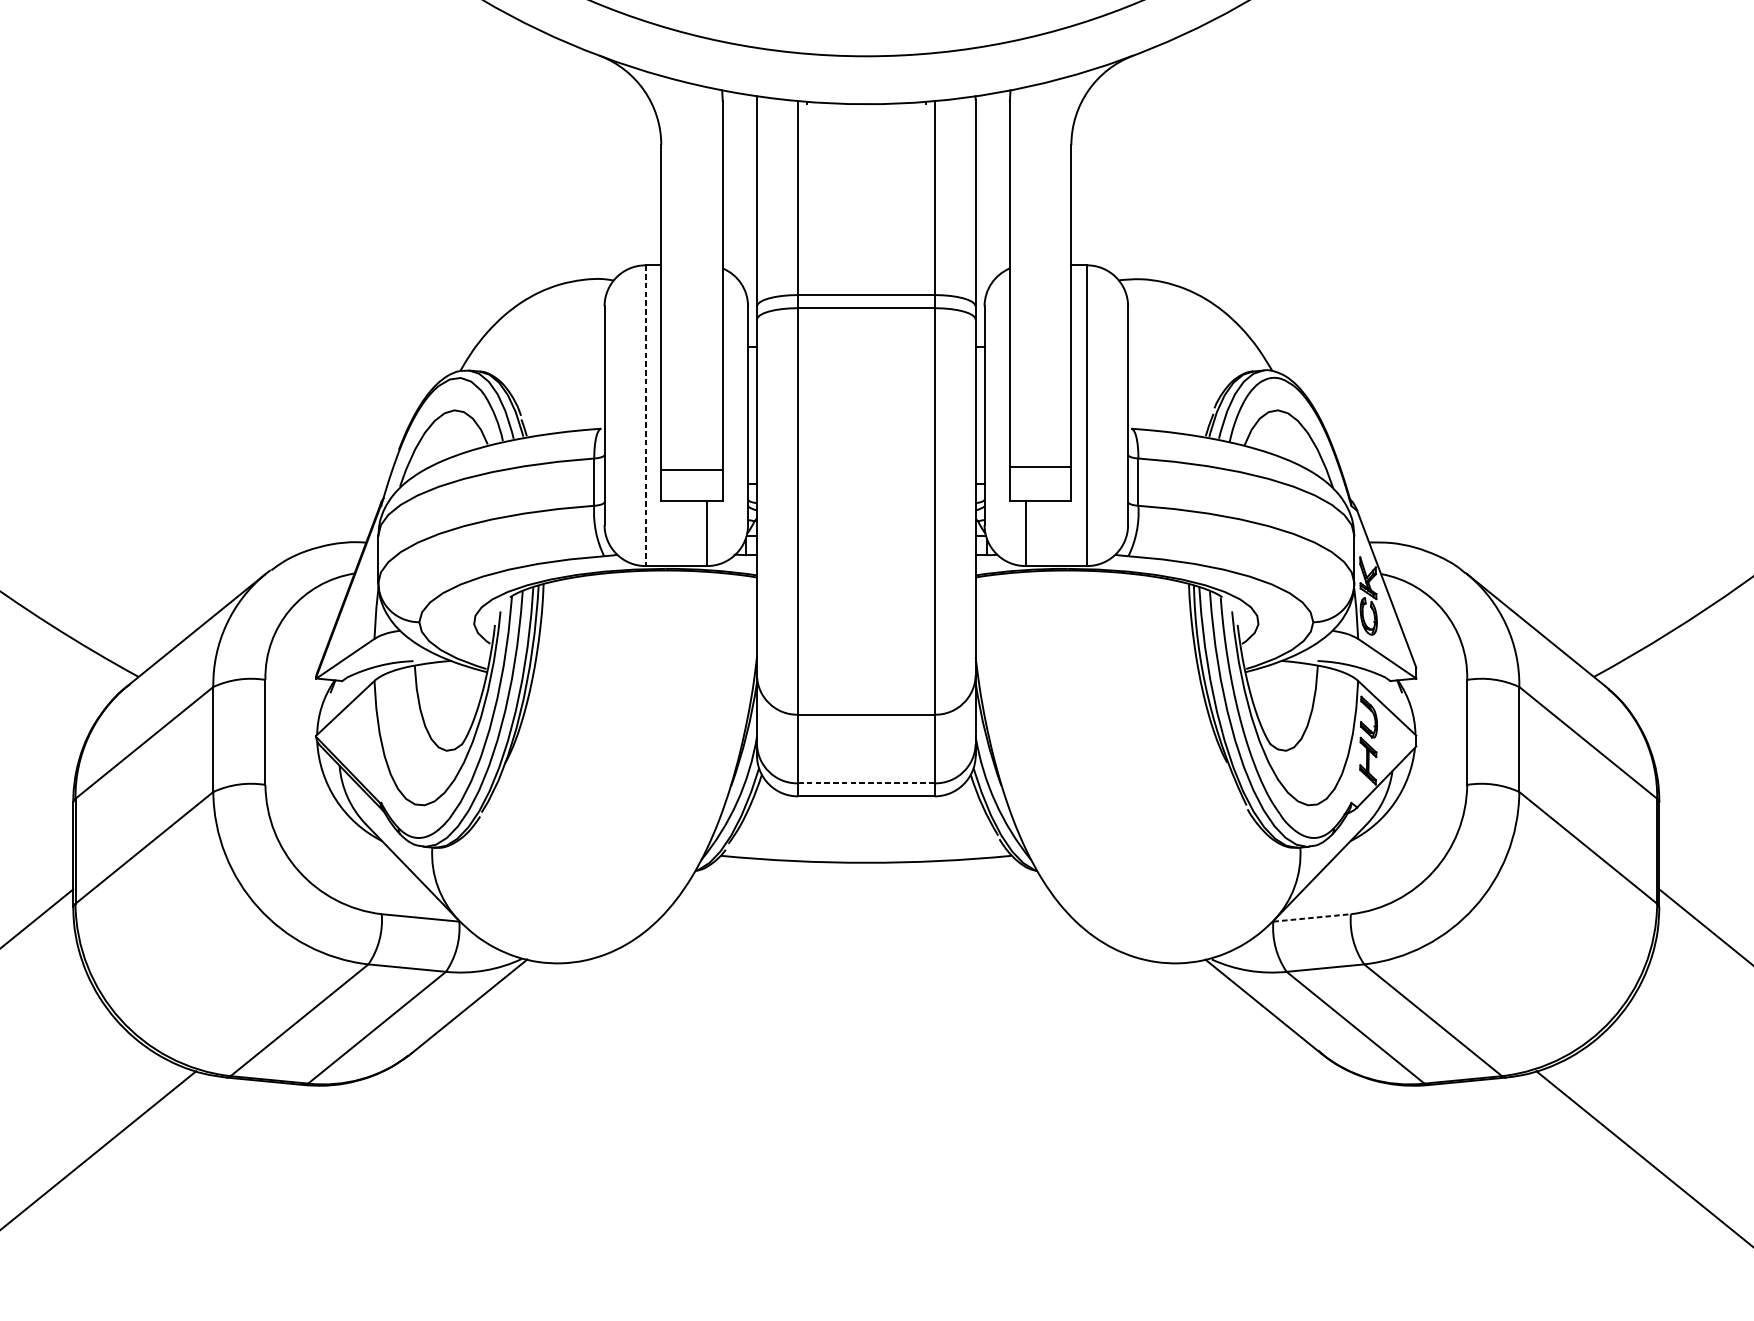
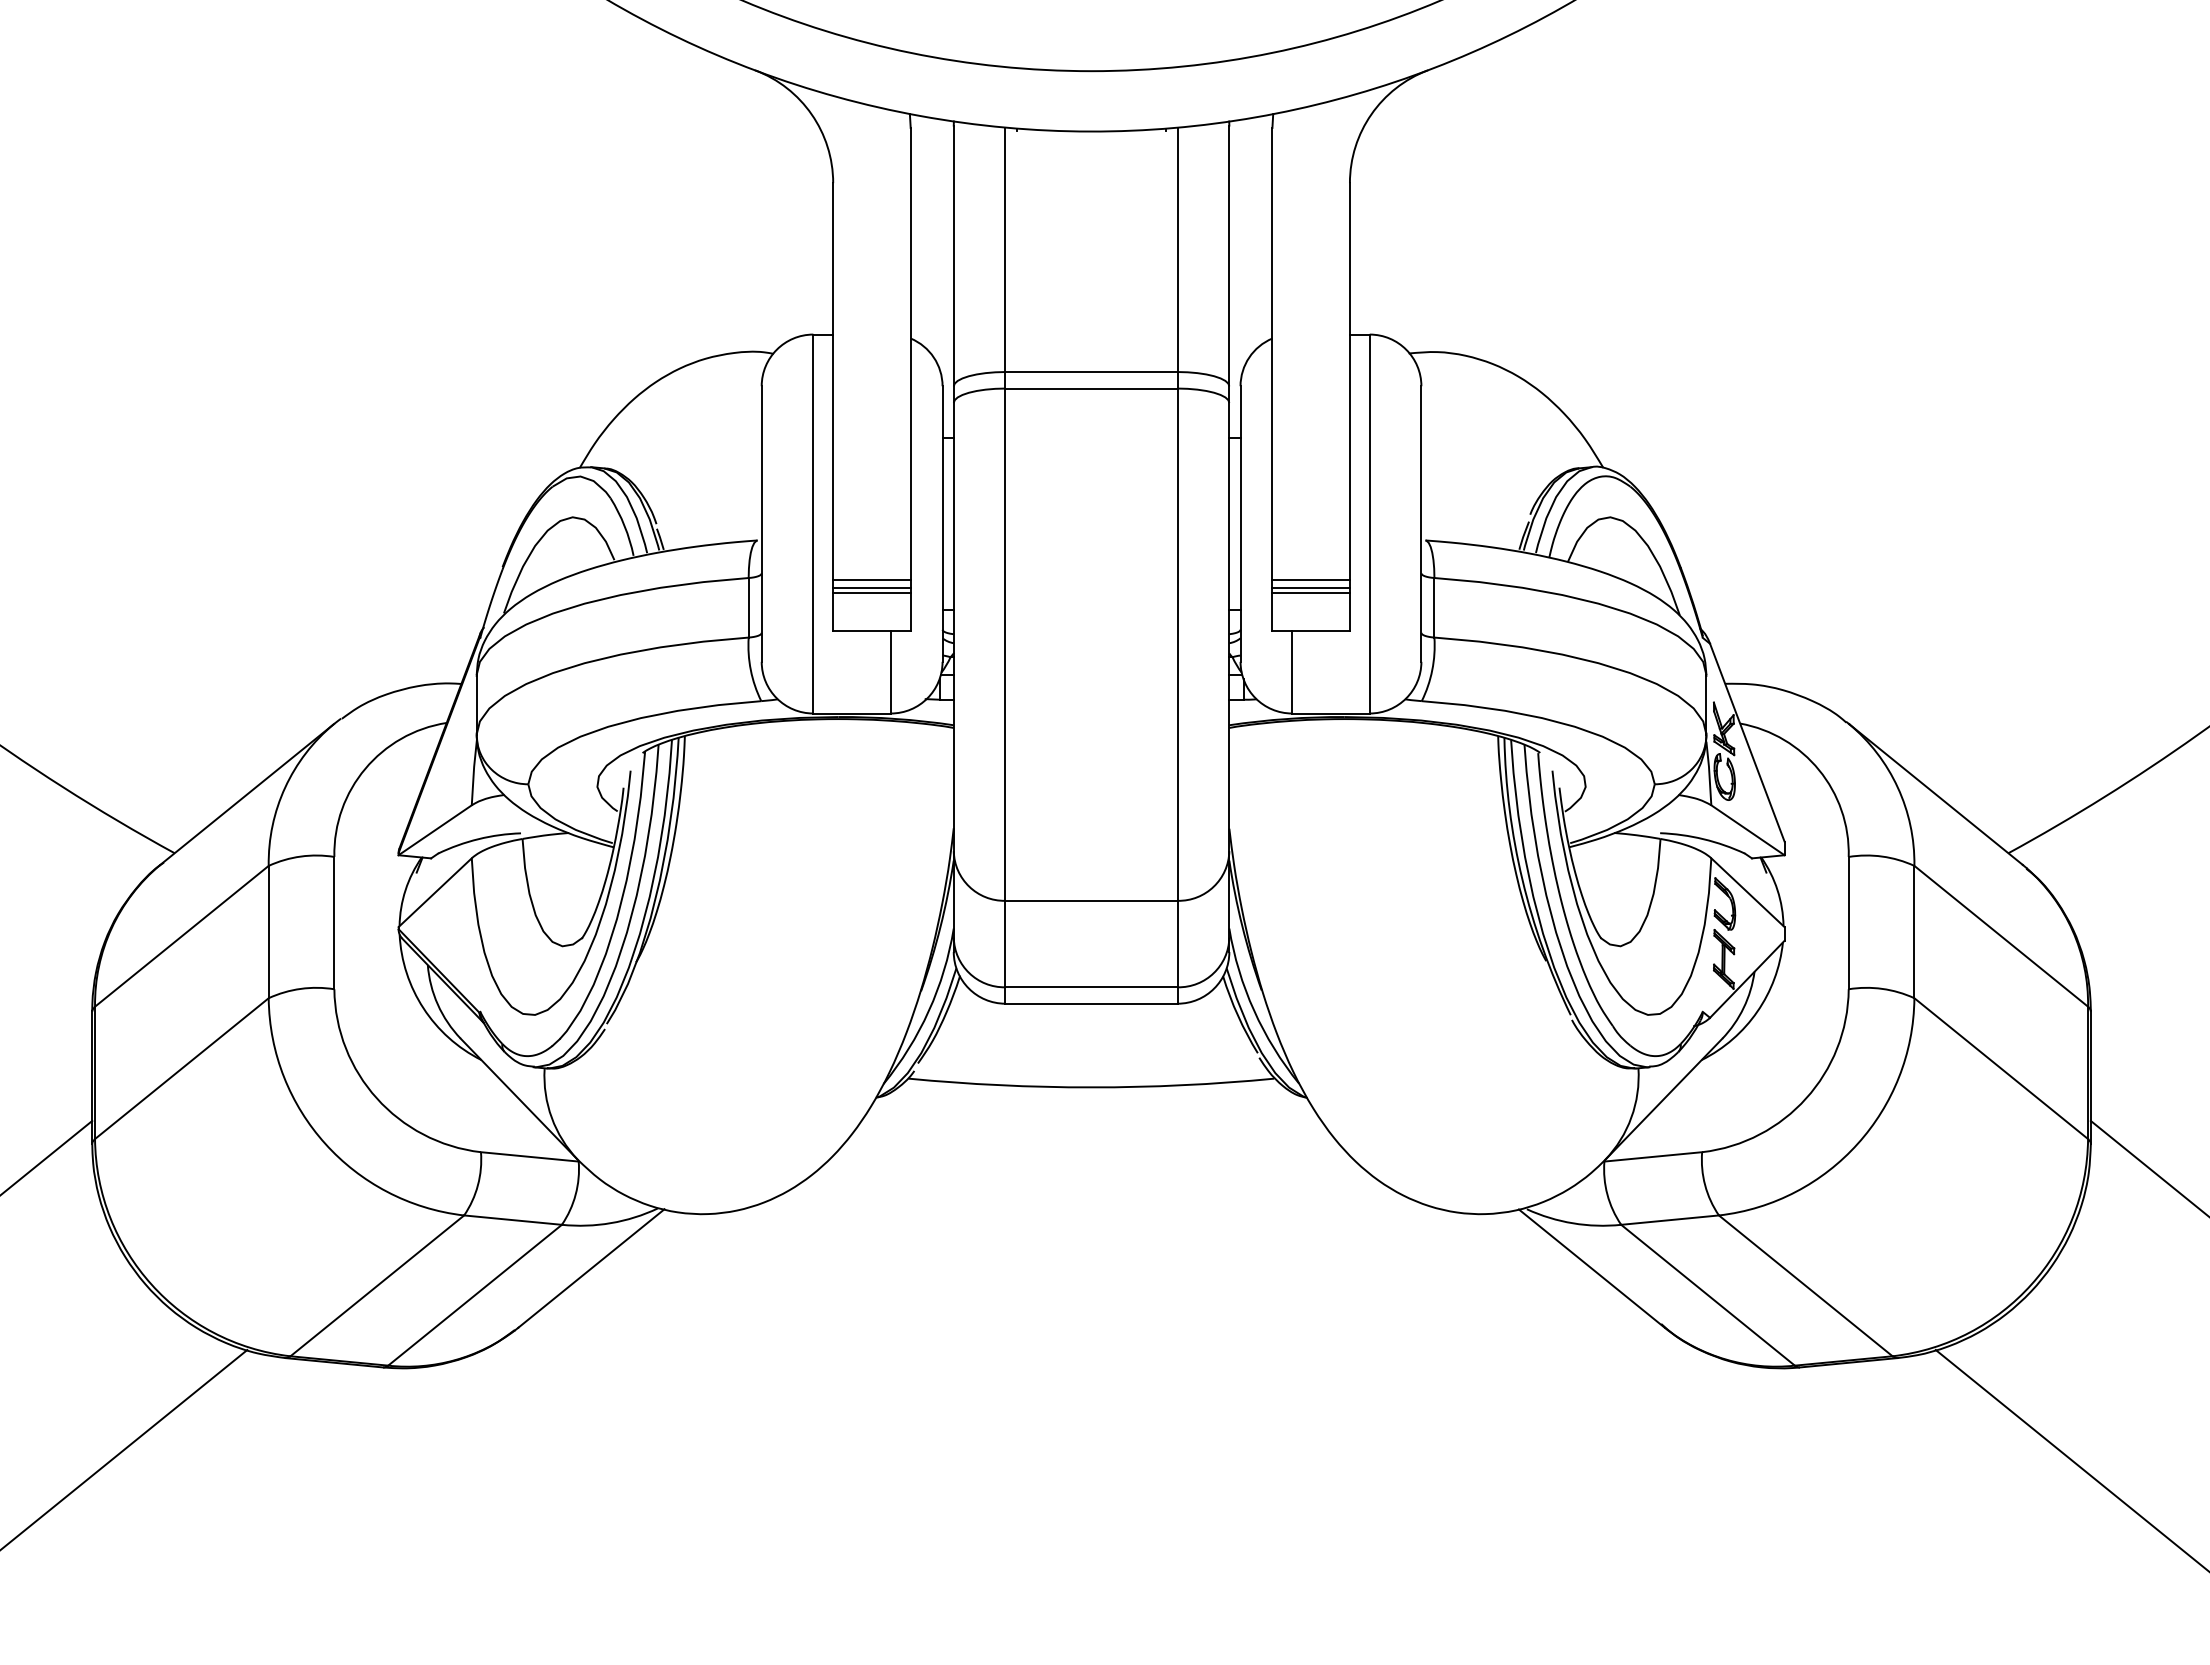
line: (645, 416) -> (813, 524), dashed -> solid
line: (691, 459) -> (871, 579), added
line: (1040, 459) -> (1310, 579), added
line: (691, 466) -> (871, 588), added
line: (1040, 470) -> (1310, 592), added
line: (866, 783) -> (1091, 987), dashed -> solid
line: (1312, 917) -> (1653, 1156), dashed -> solid

